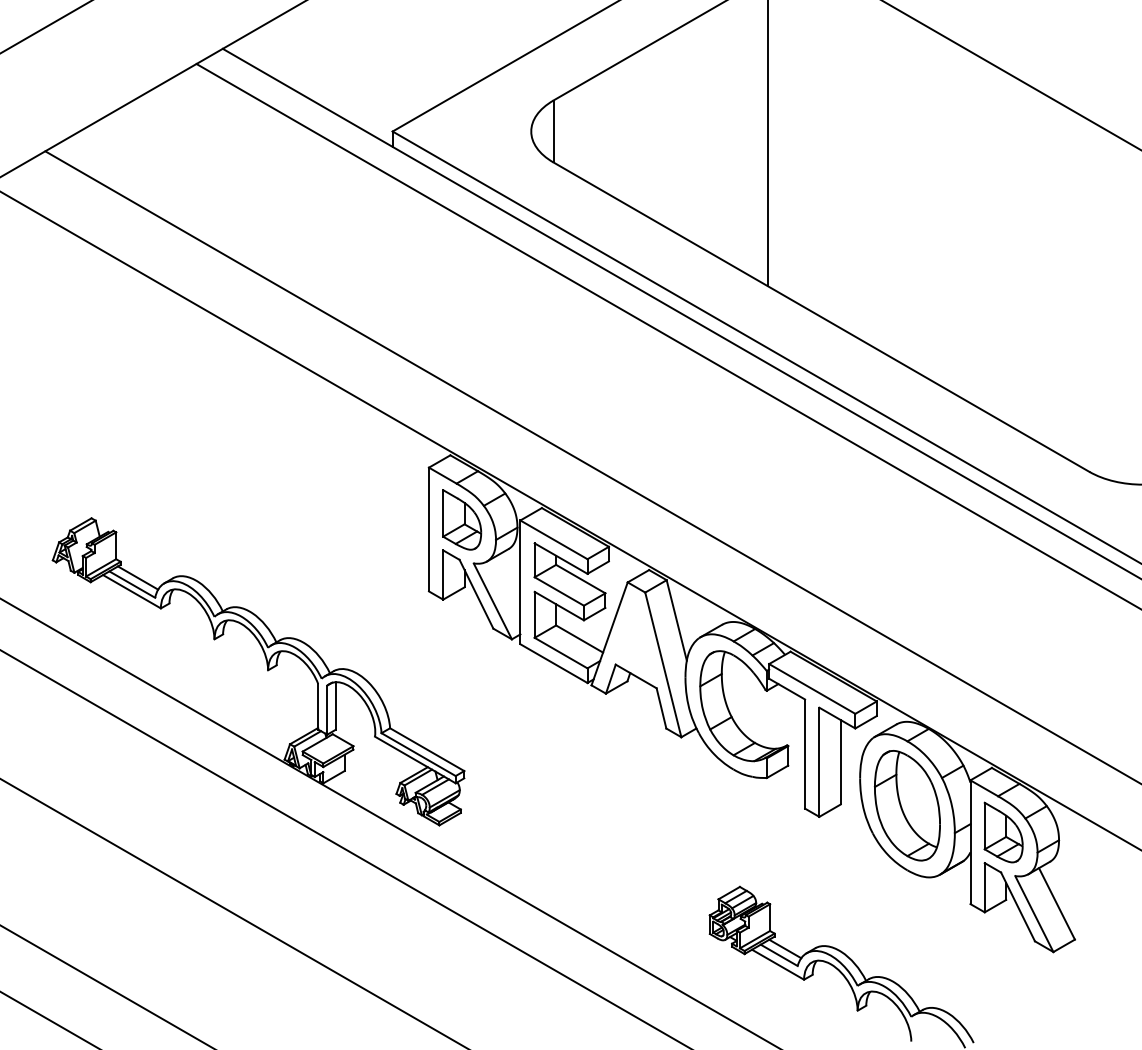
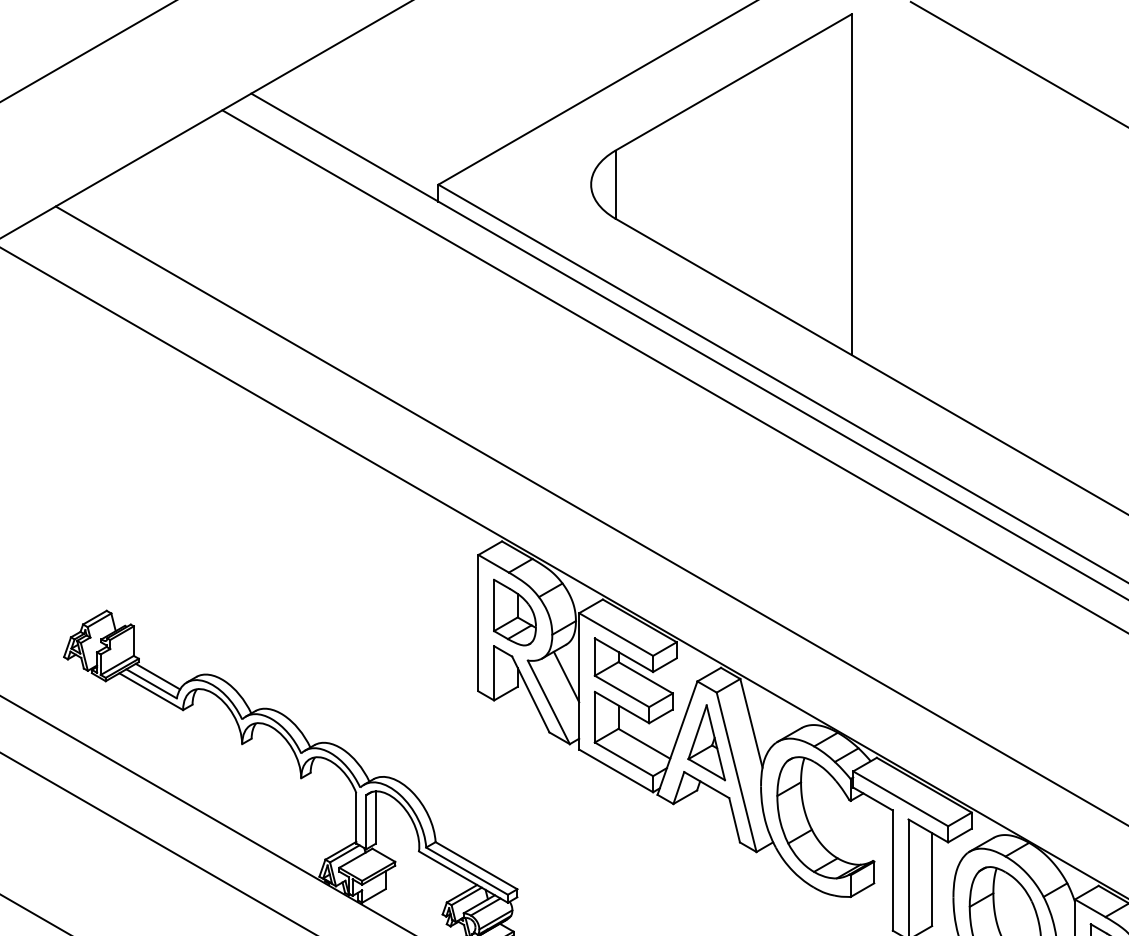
line: (508, 578) -> (566, 677), added
part: (635, 638) -> (705, 743), added

